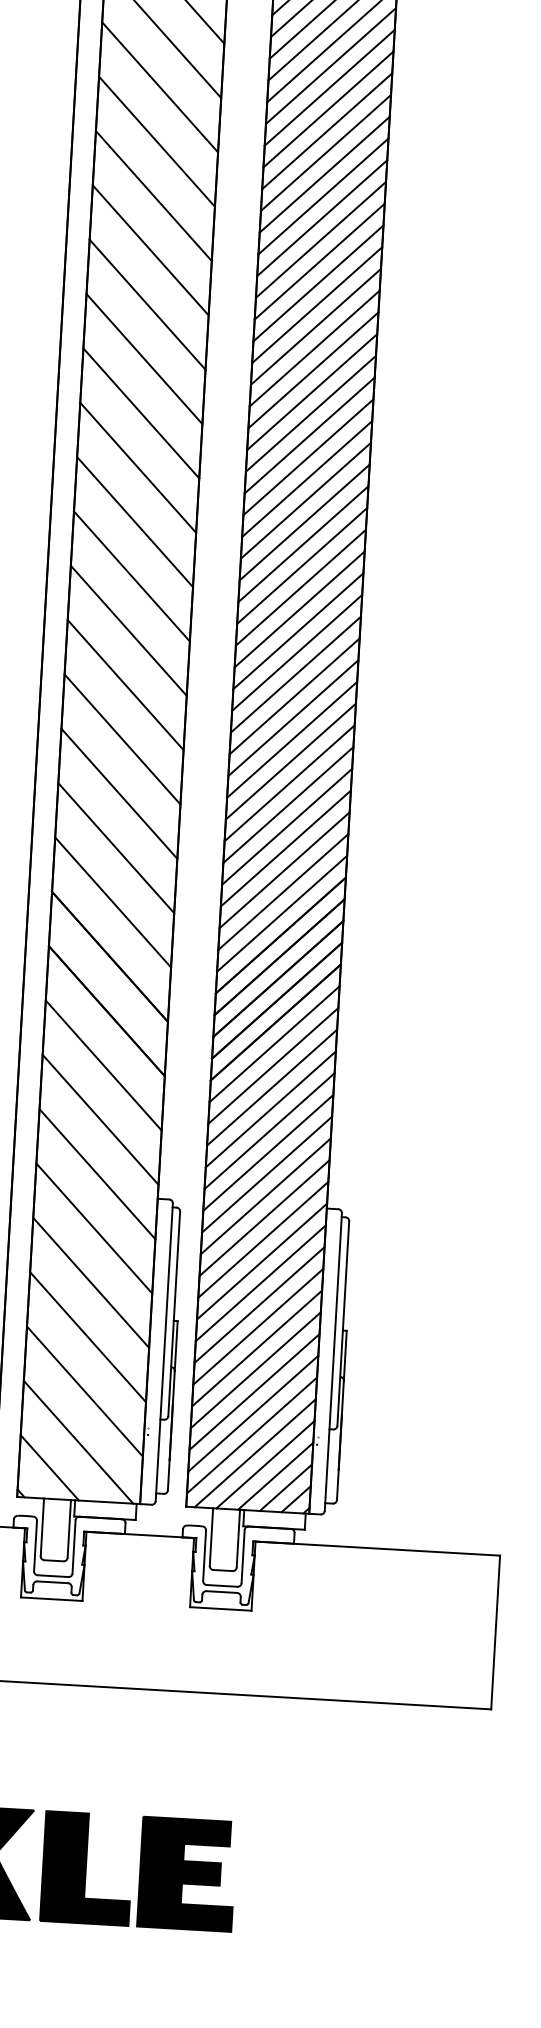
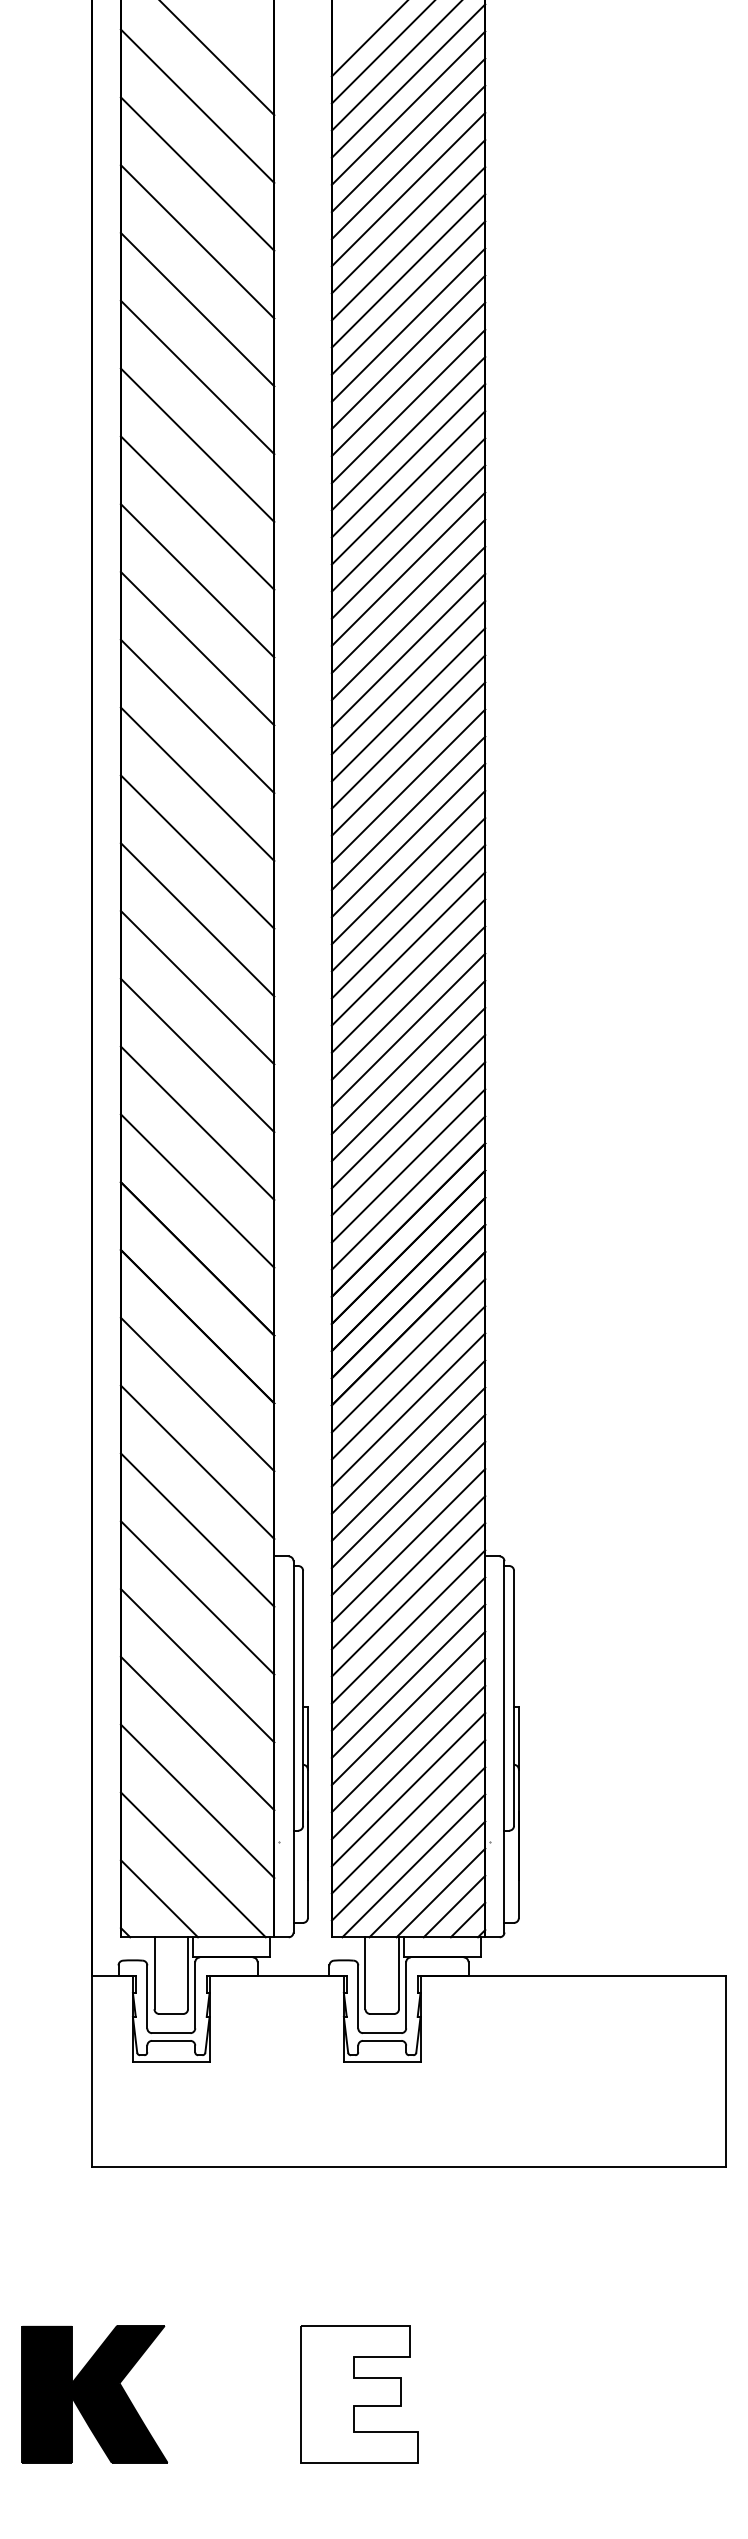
part: (87, 1868) -> (234, 2394), removed
fill: (187, 1873) -> (359, 2393), removed

